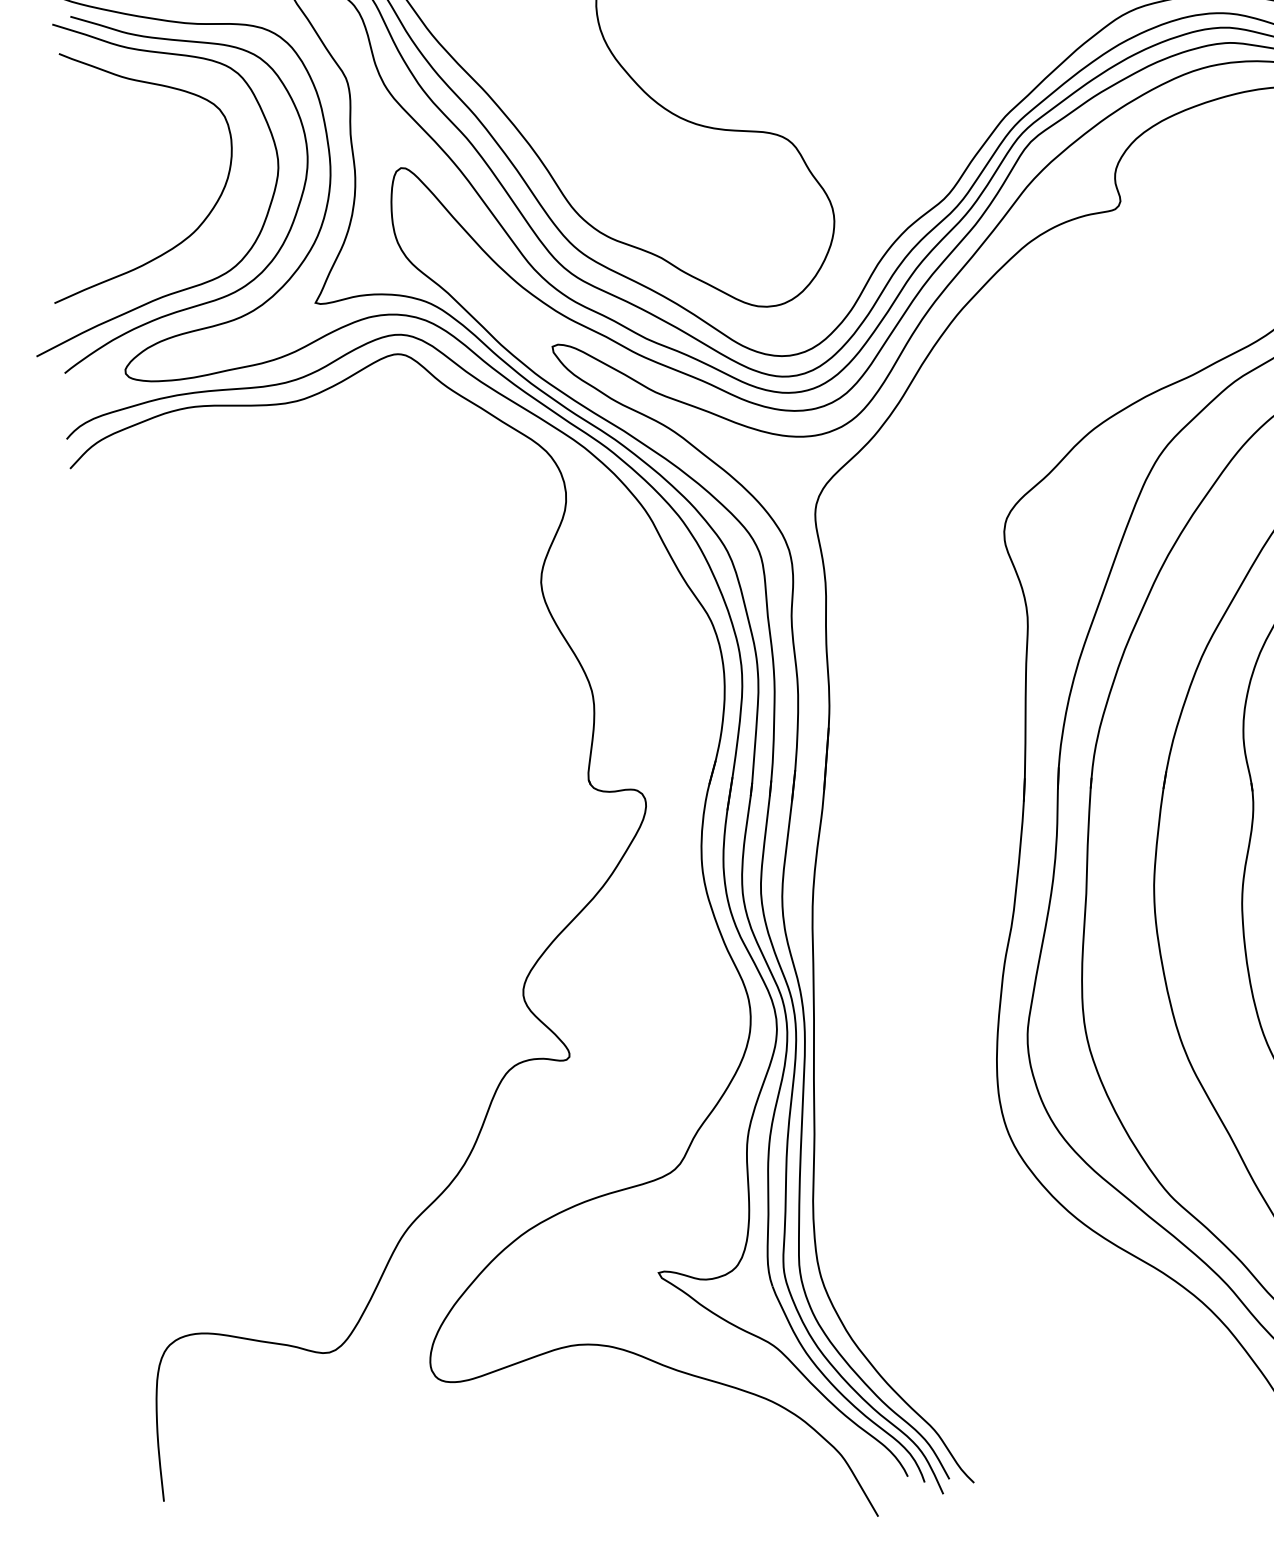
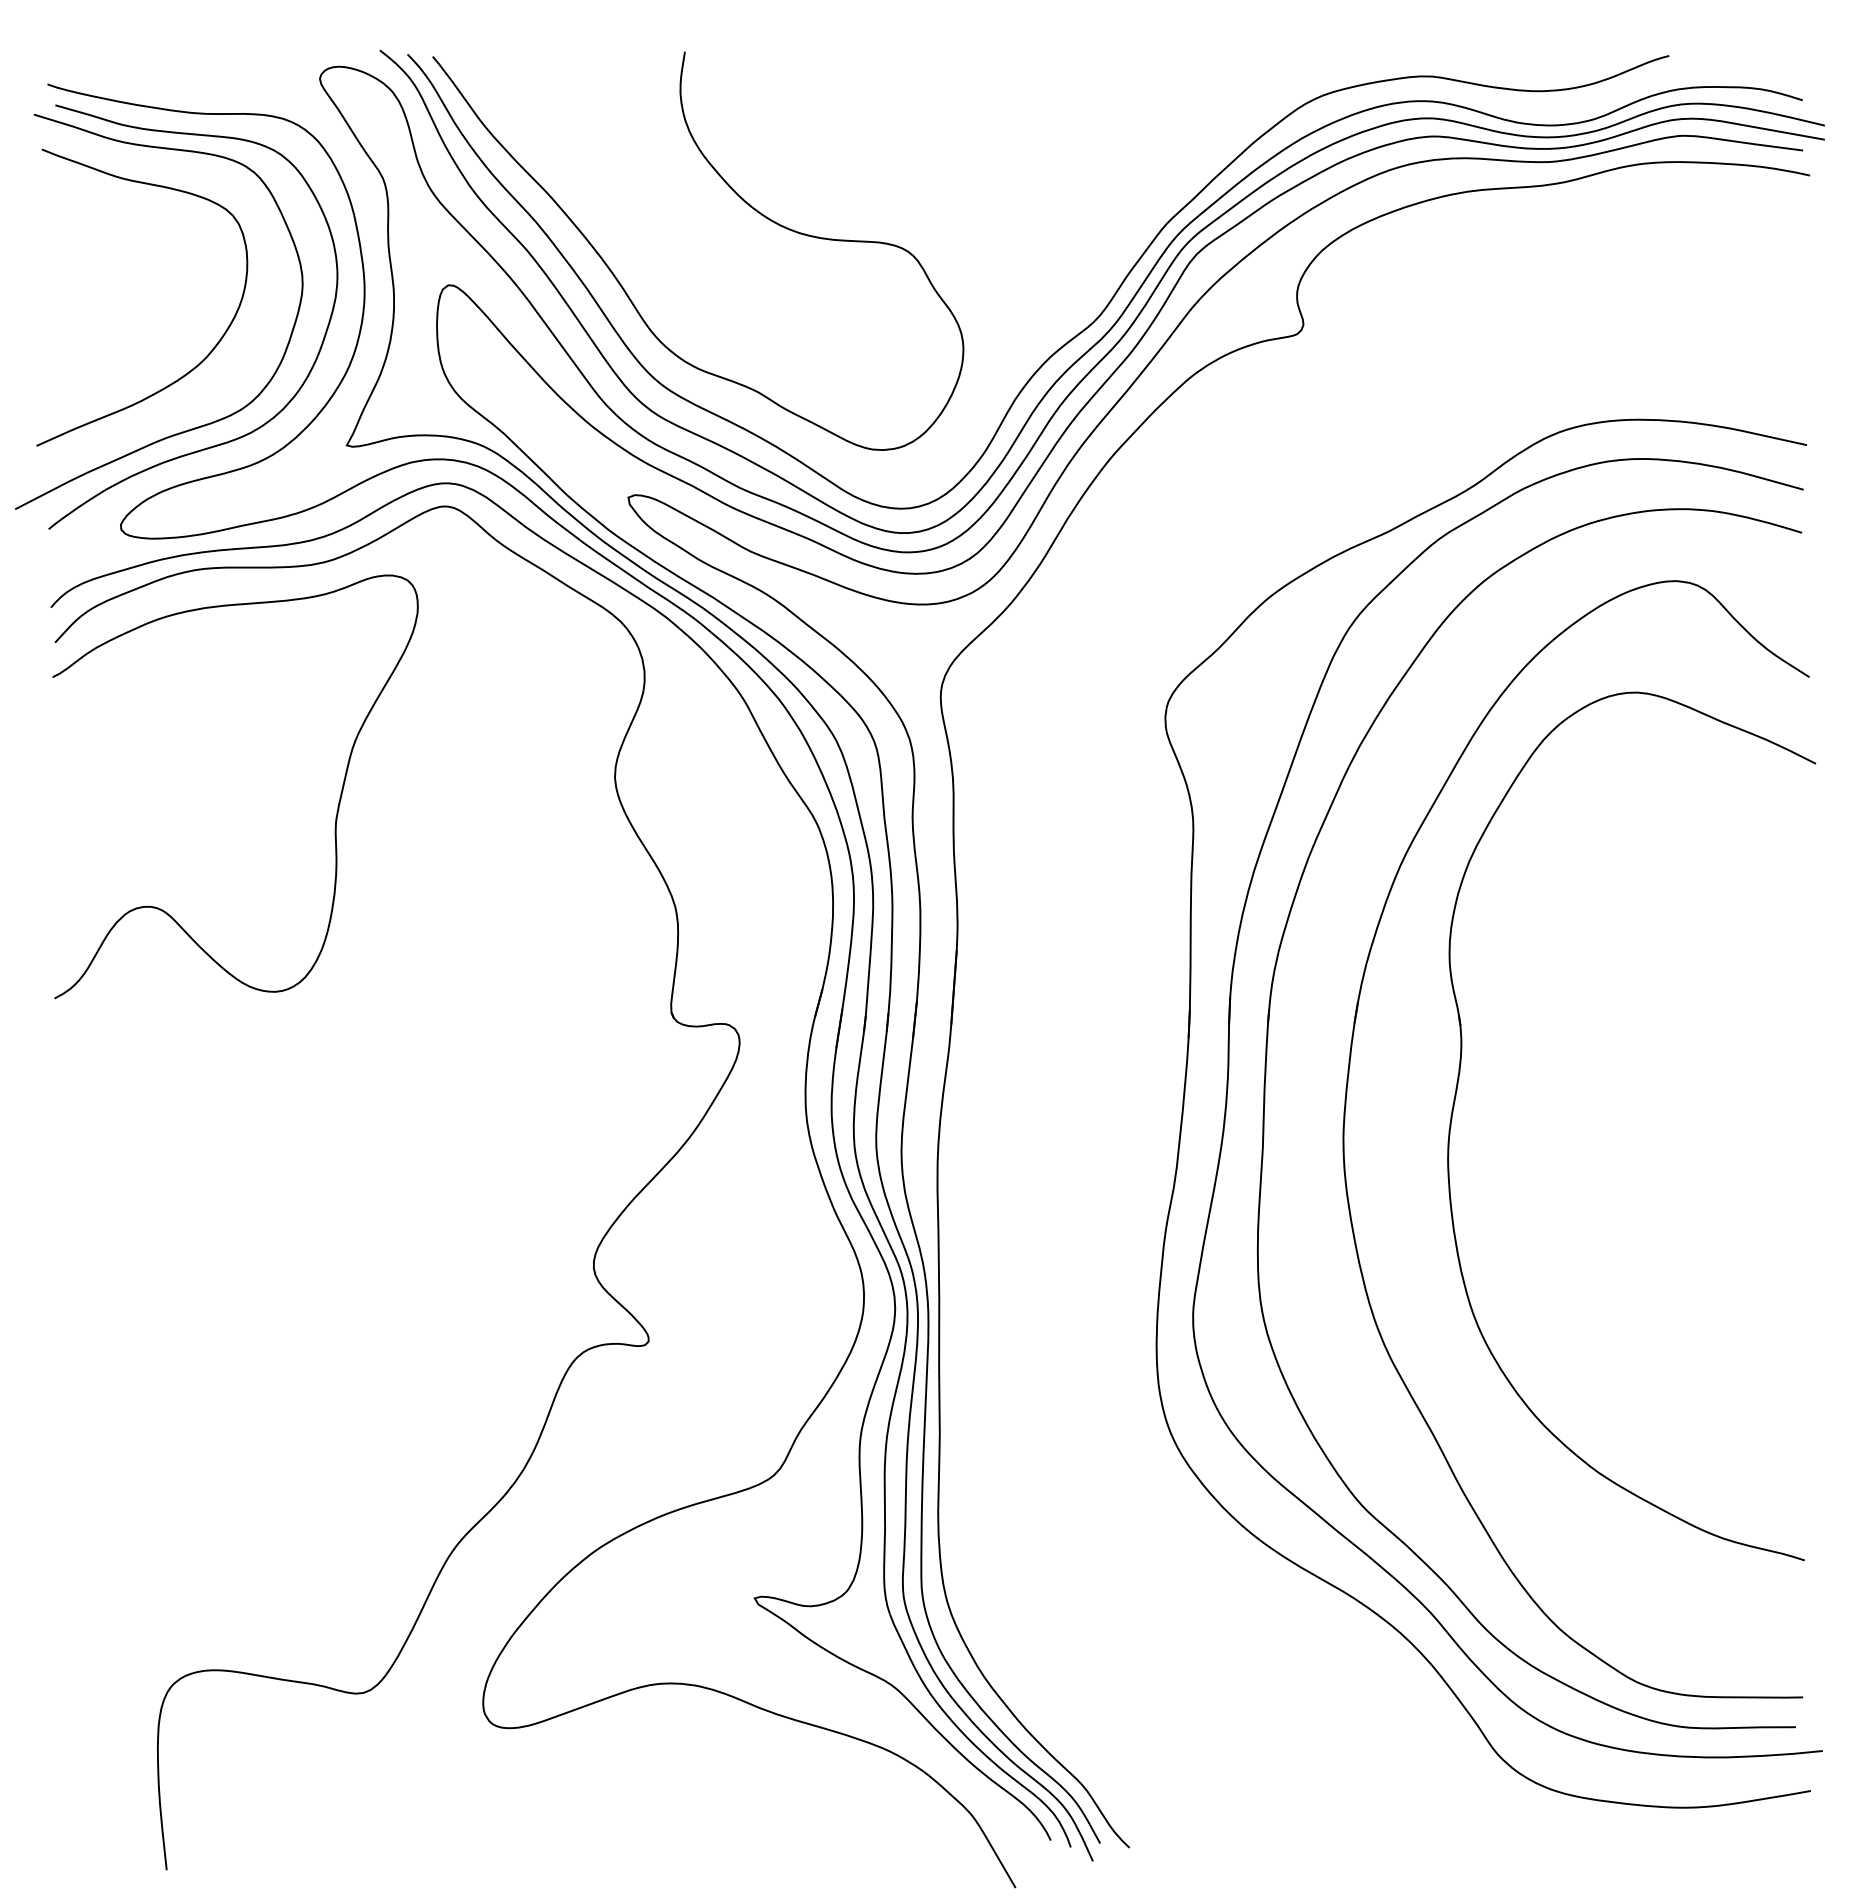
curve: (307, 606) -> (337, 806), added

